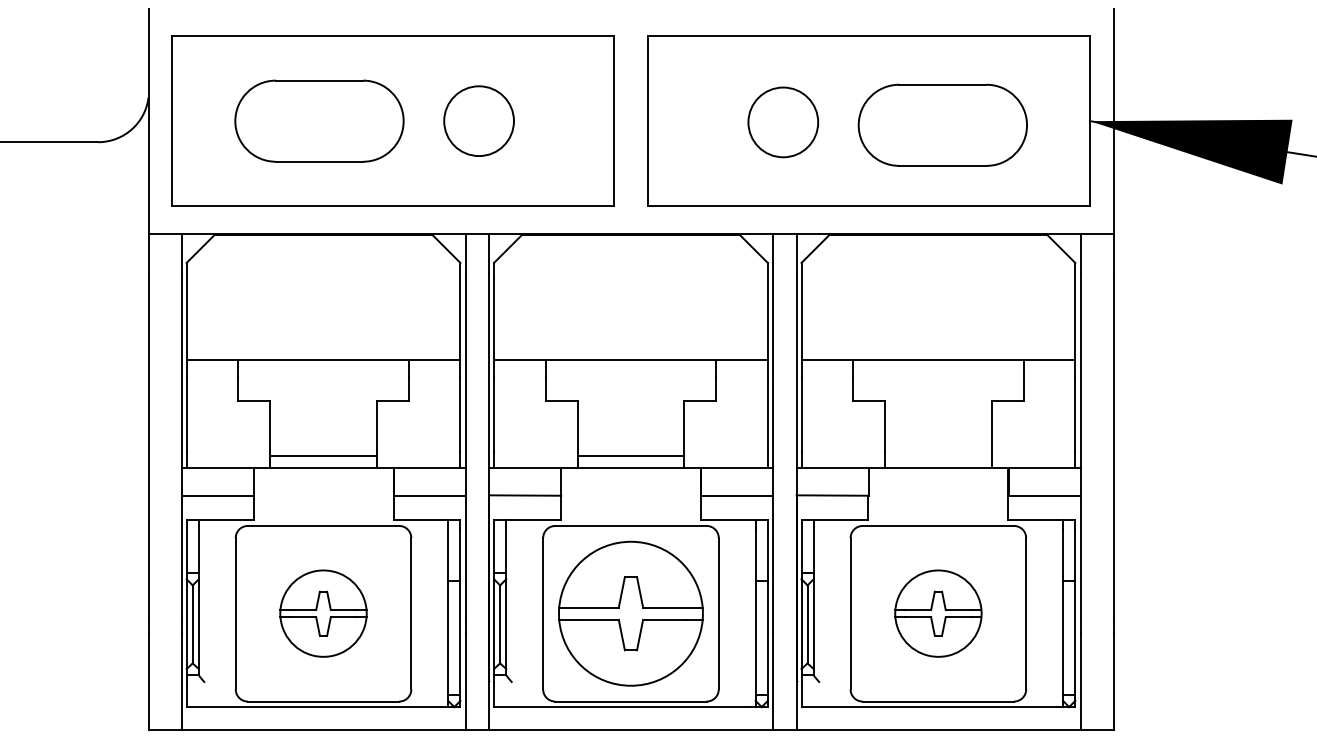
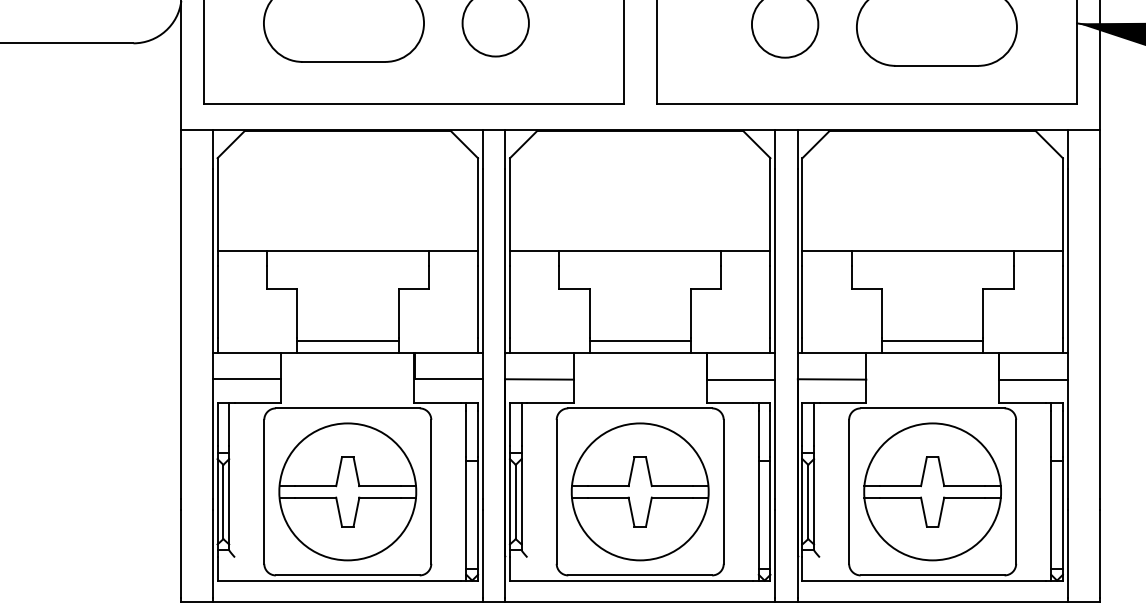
line: (938, 455) -> (932, 341), added
part: (323, 613) -> (347, 491), size x1.67
part: (938, 613) -> (932, 491), size x1.67

